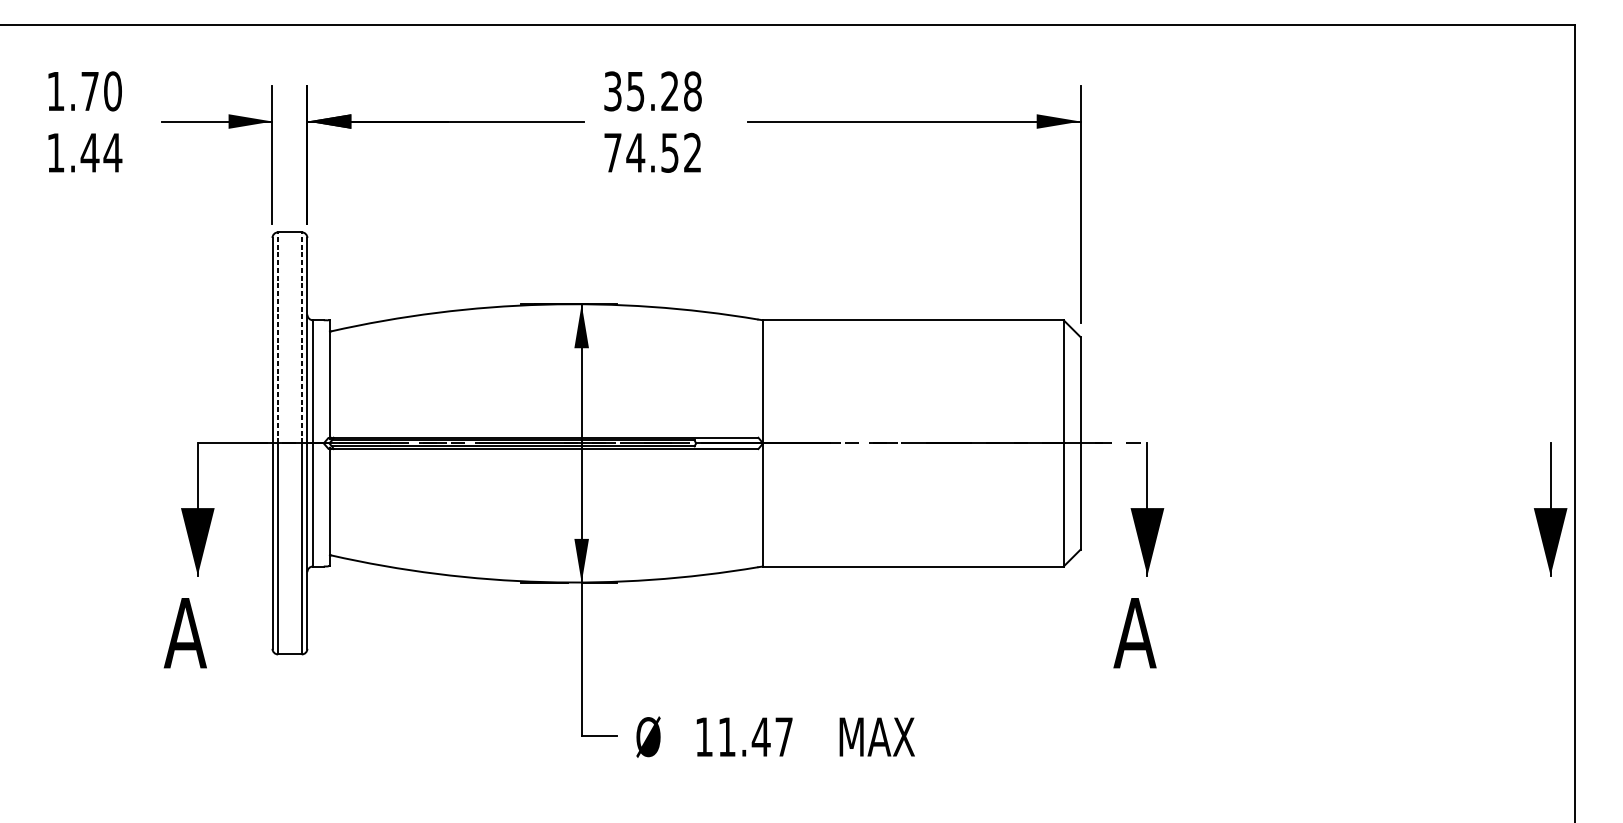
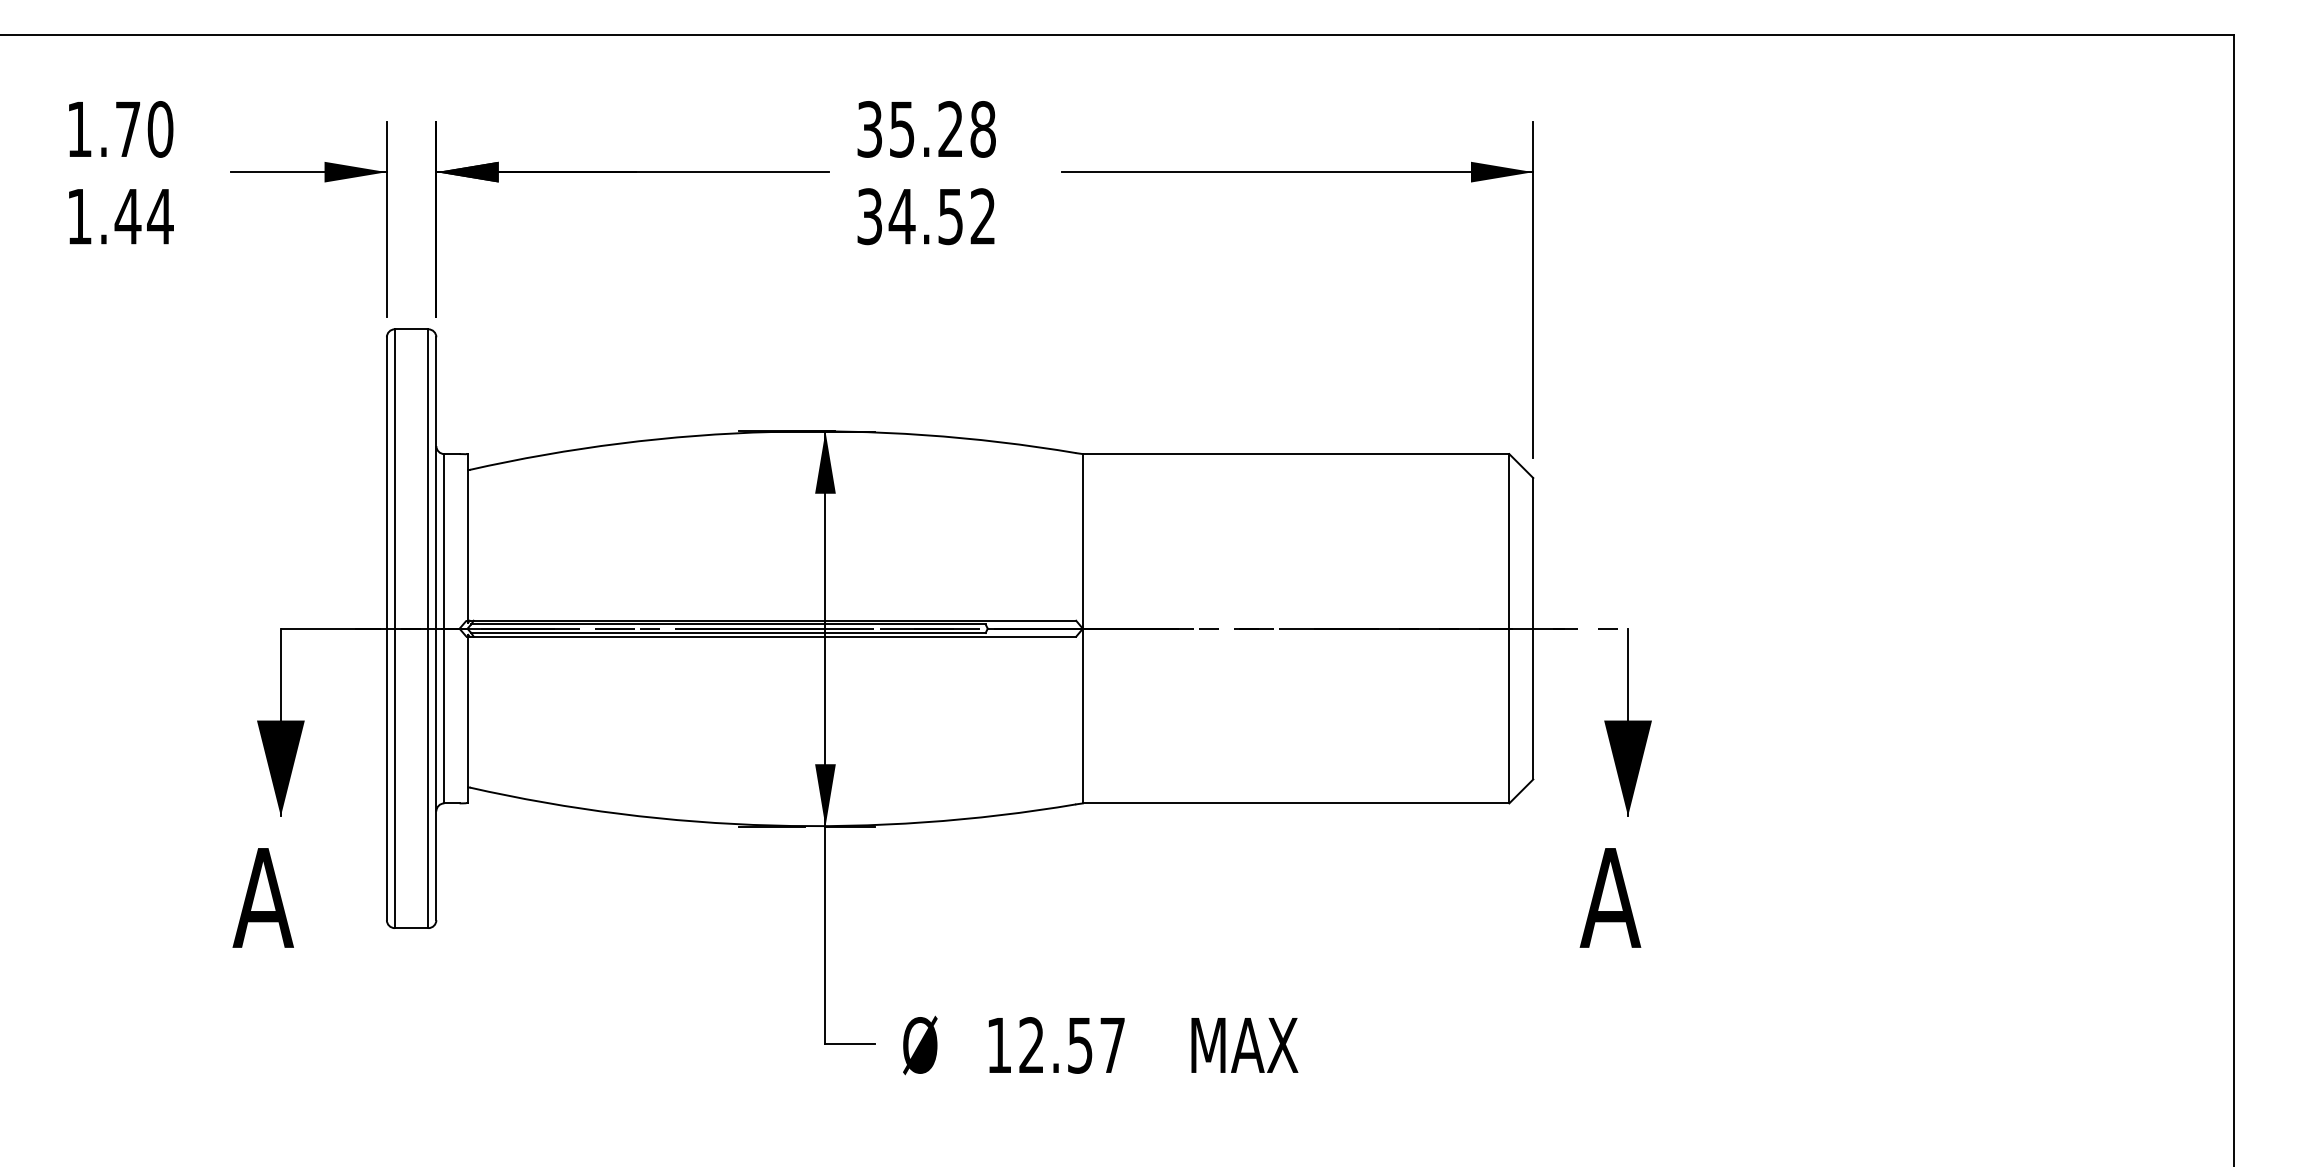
text: (612, 152) -> (869, 216), 74.52 -> 34.52
line: (277, 338) -> (394, 479), dashed -> solid
line: (301, 338) -> (428, 479), dashed -> solid
part: (1550, 509) -> (2199, 722), removed
text: (744, 737) -> (1056, 1045), 11.47 -> 12.57

